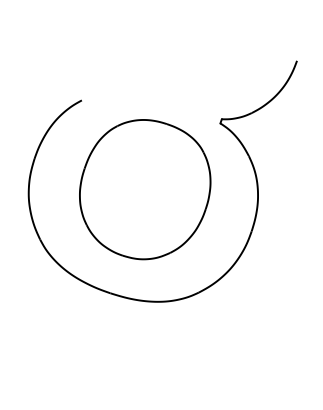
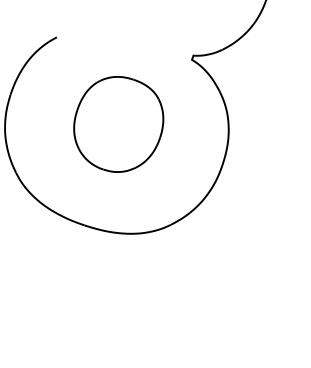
part: (145, 189) -> (118, 124), size x0.7

